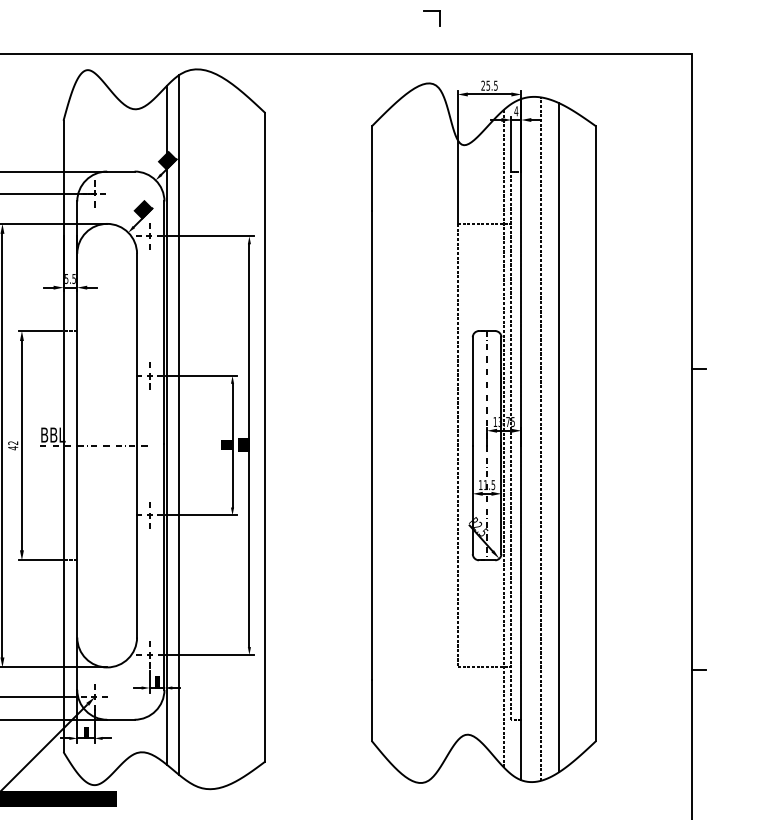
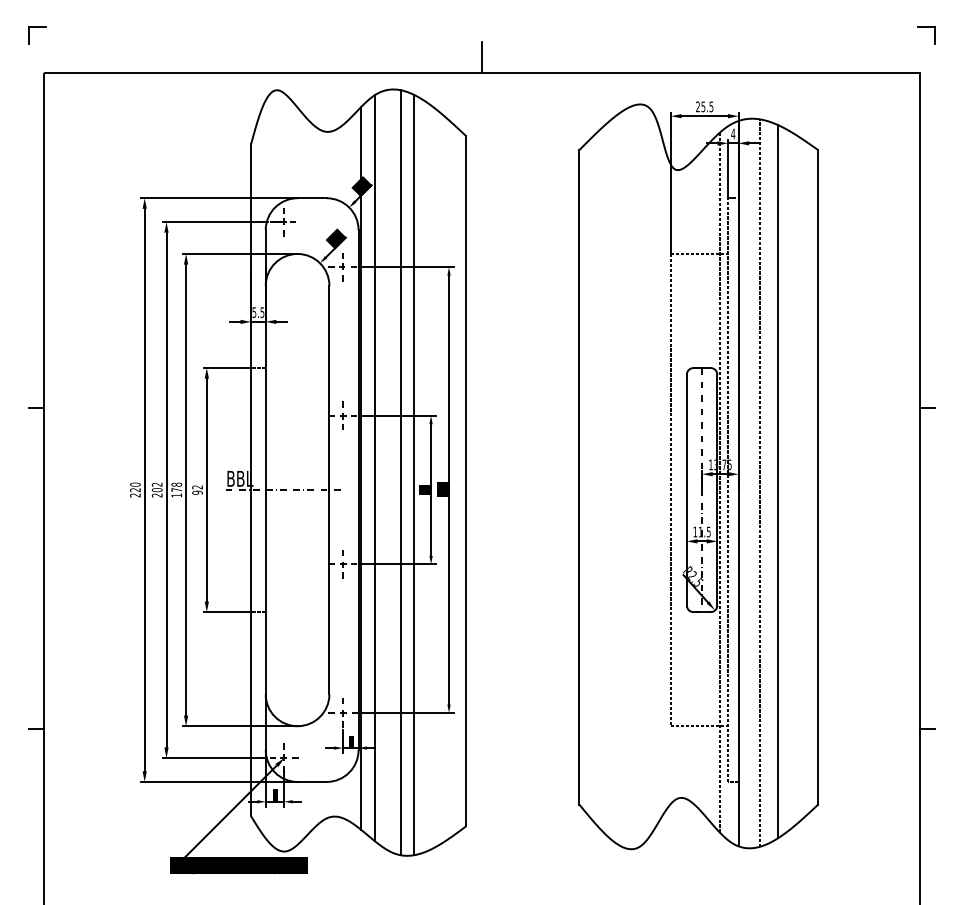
part: (432, 11) -> (926, 27), moved
line: (280, 39) -> (482, 57), added
line: (204, 429) -> (401, 472), added
line: (216, 431) -> (414, 474), added
text: (13, 447) -> (197, 492), 42 -> 92

